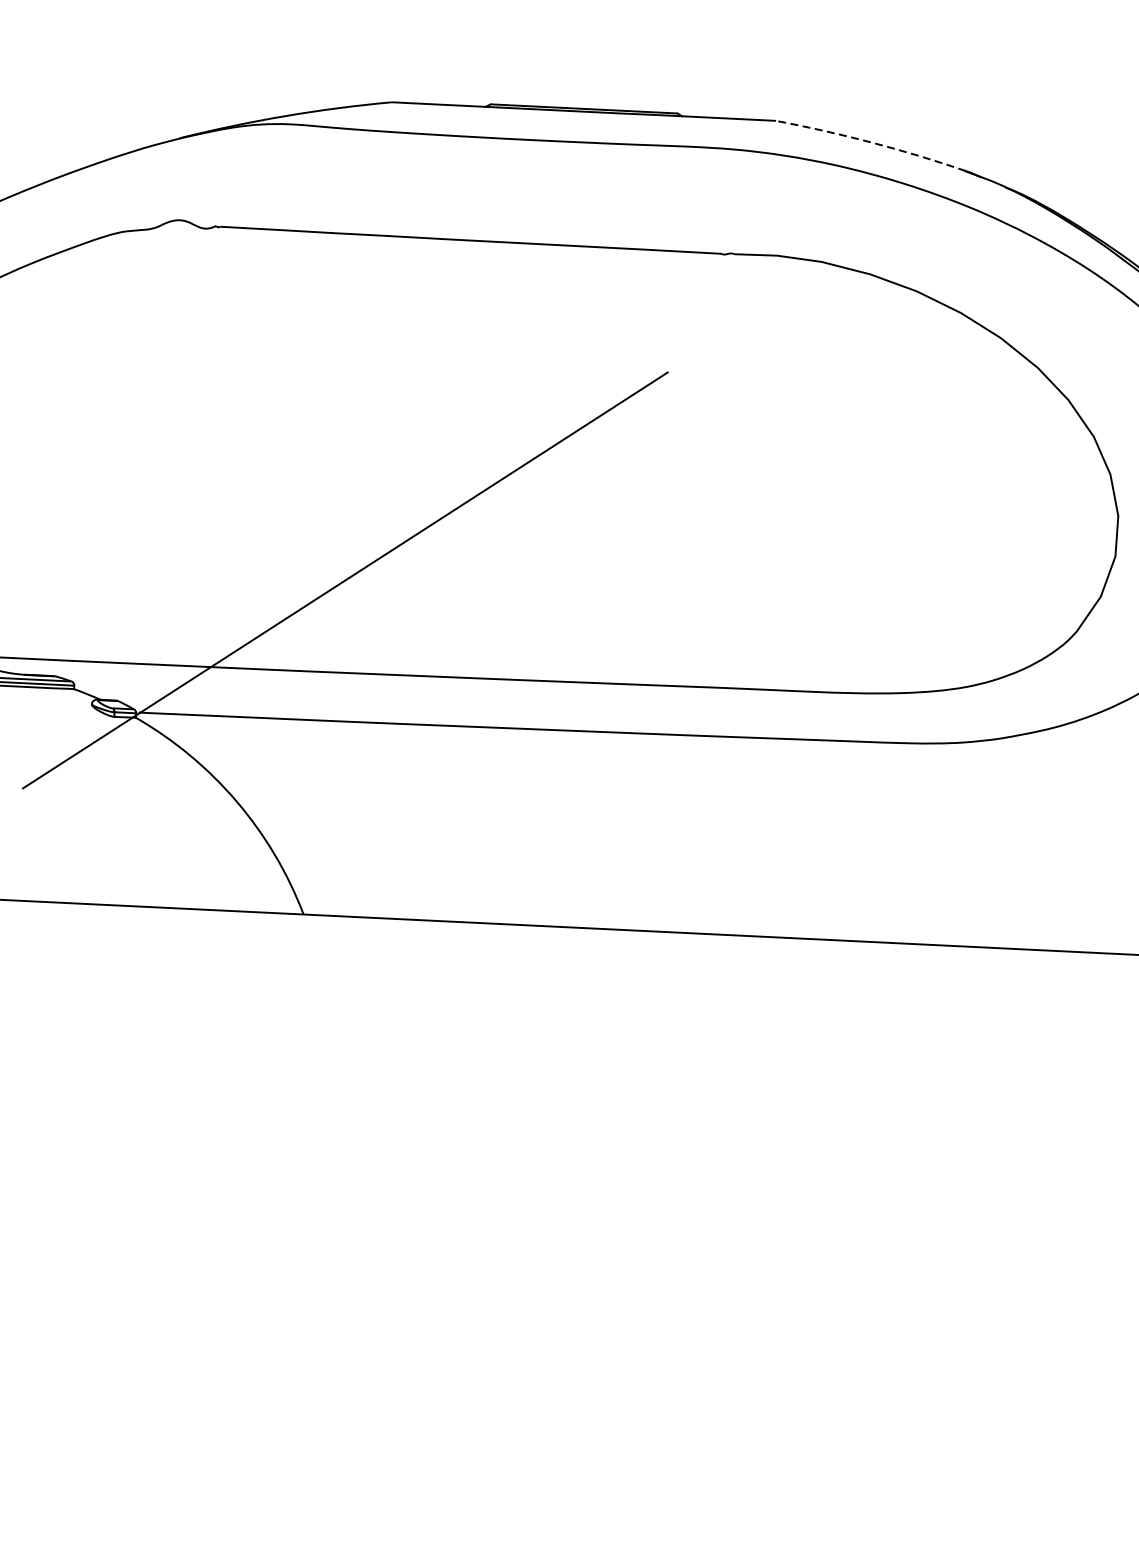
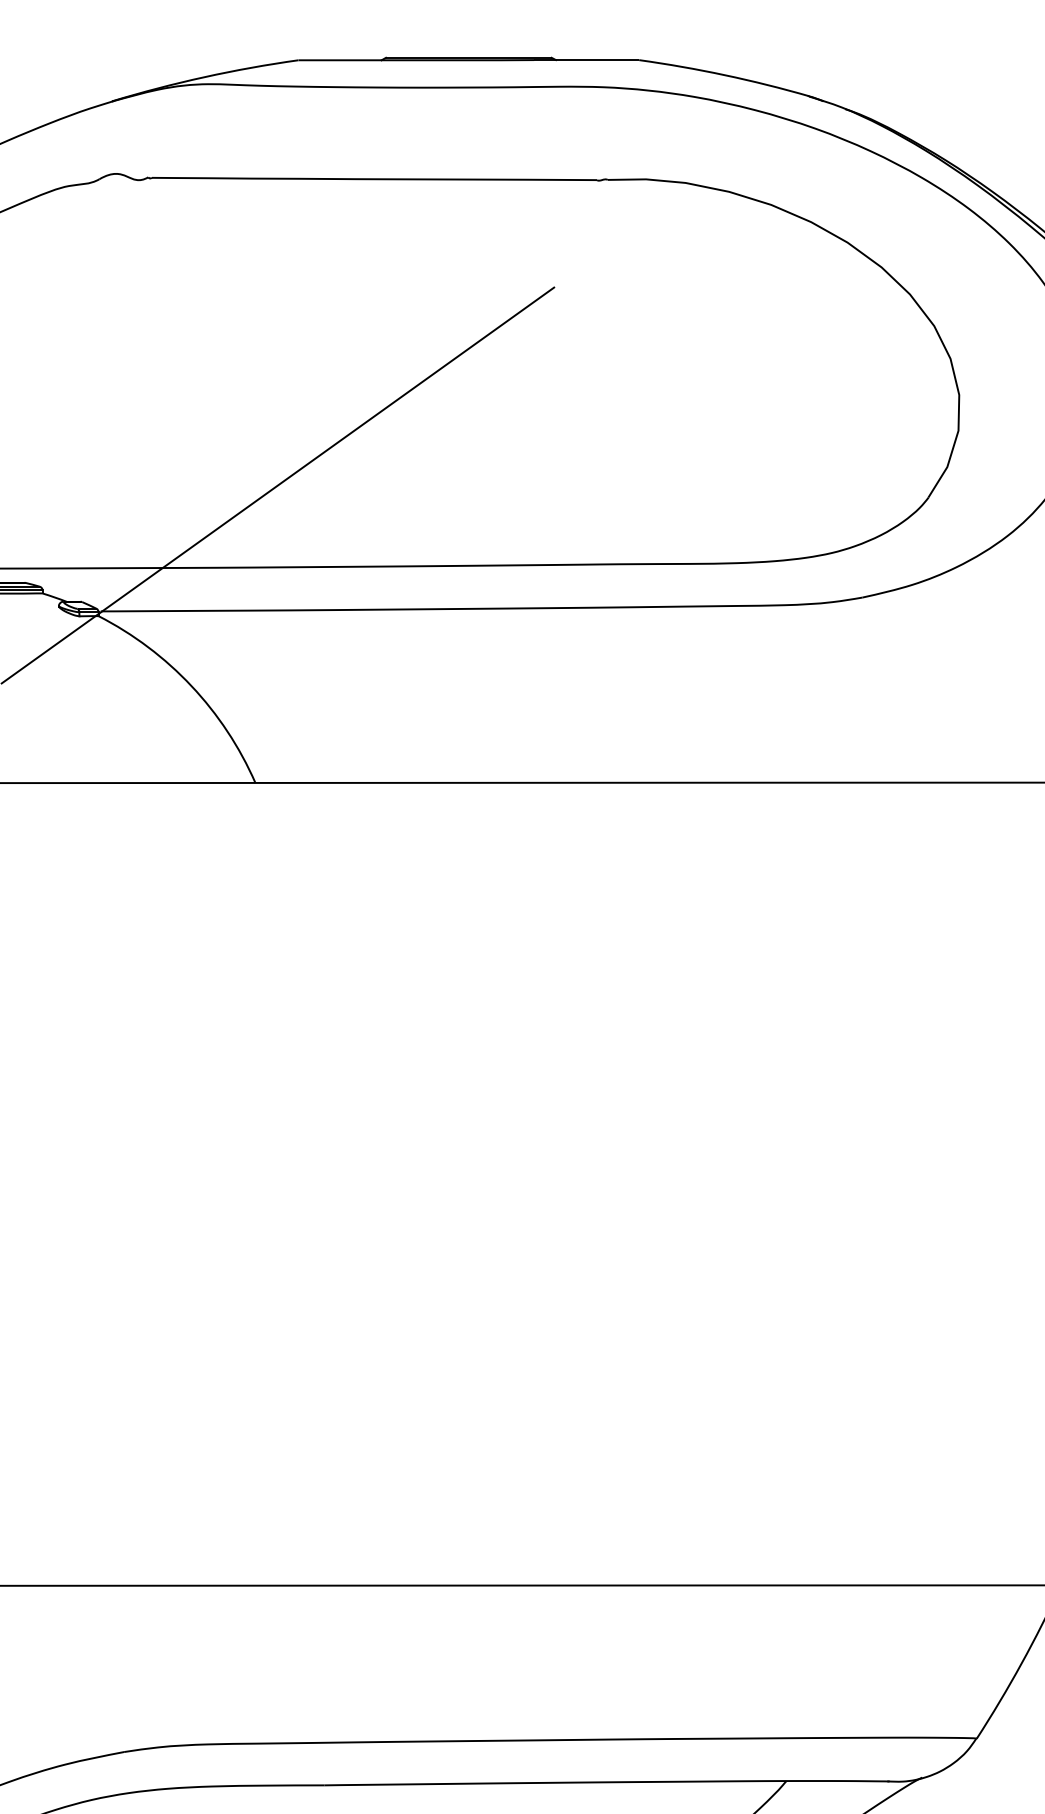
arc: (871, 142) -> (724, 75), dashed -> solid

